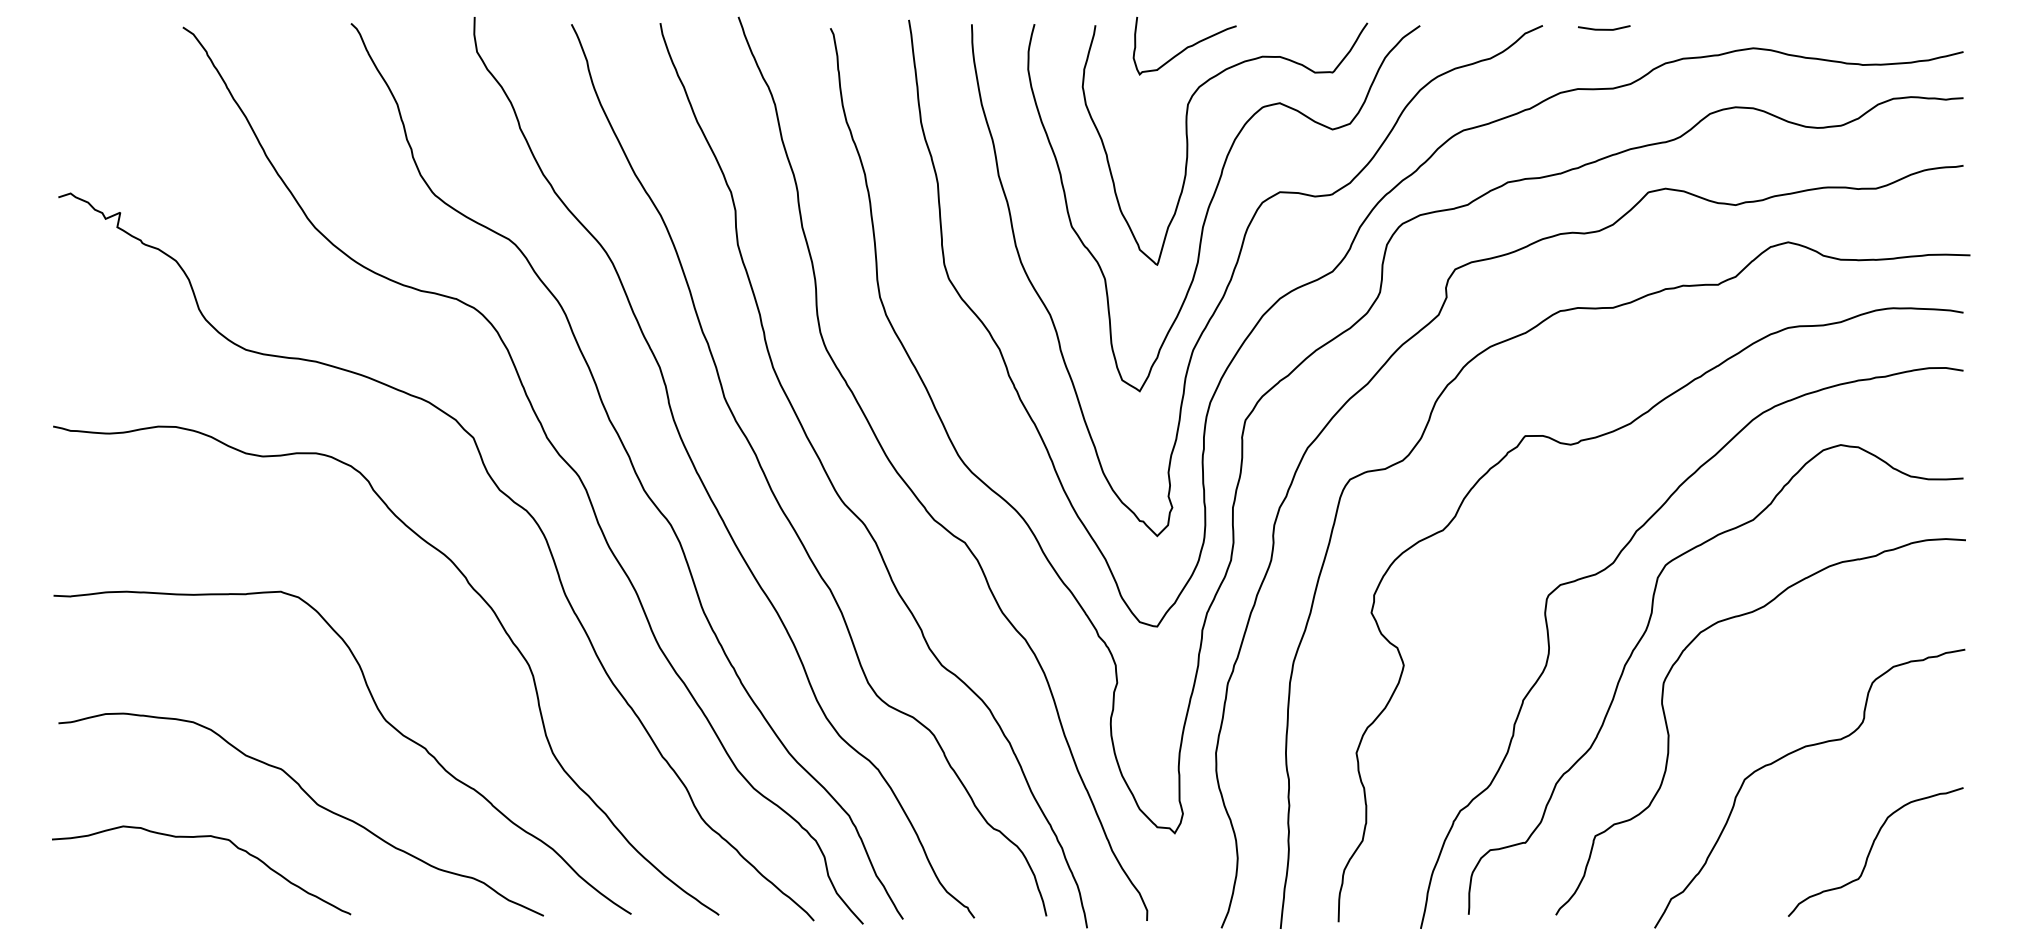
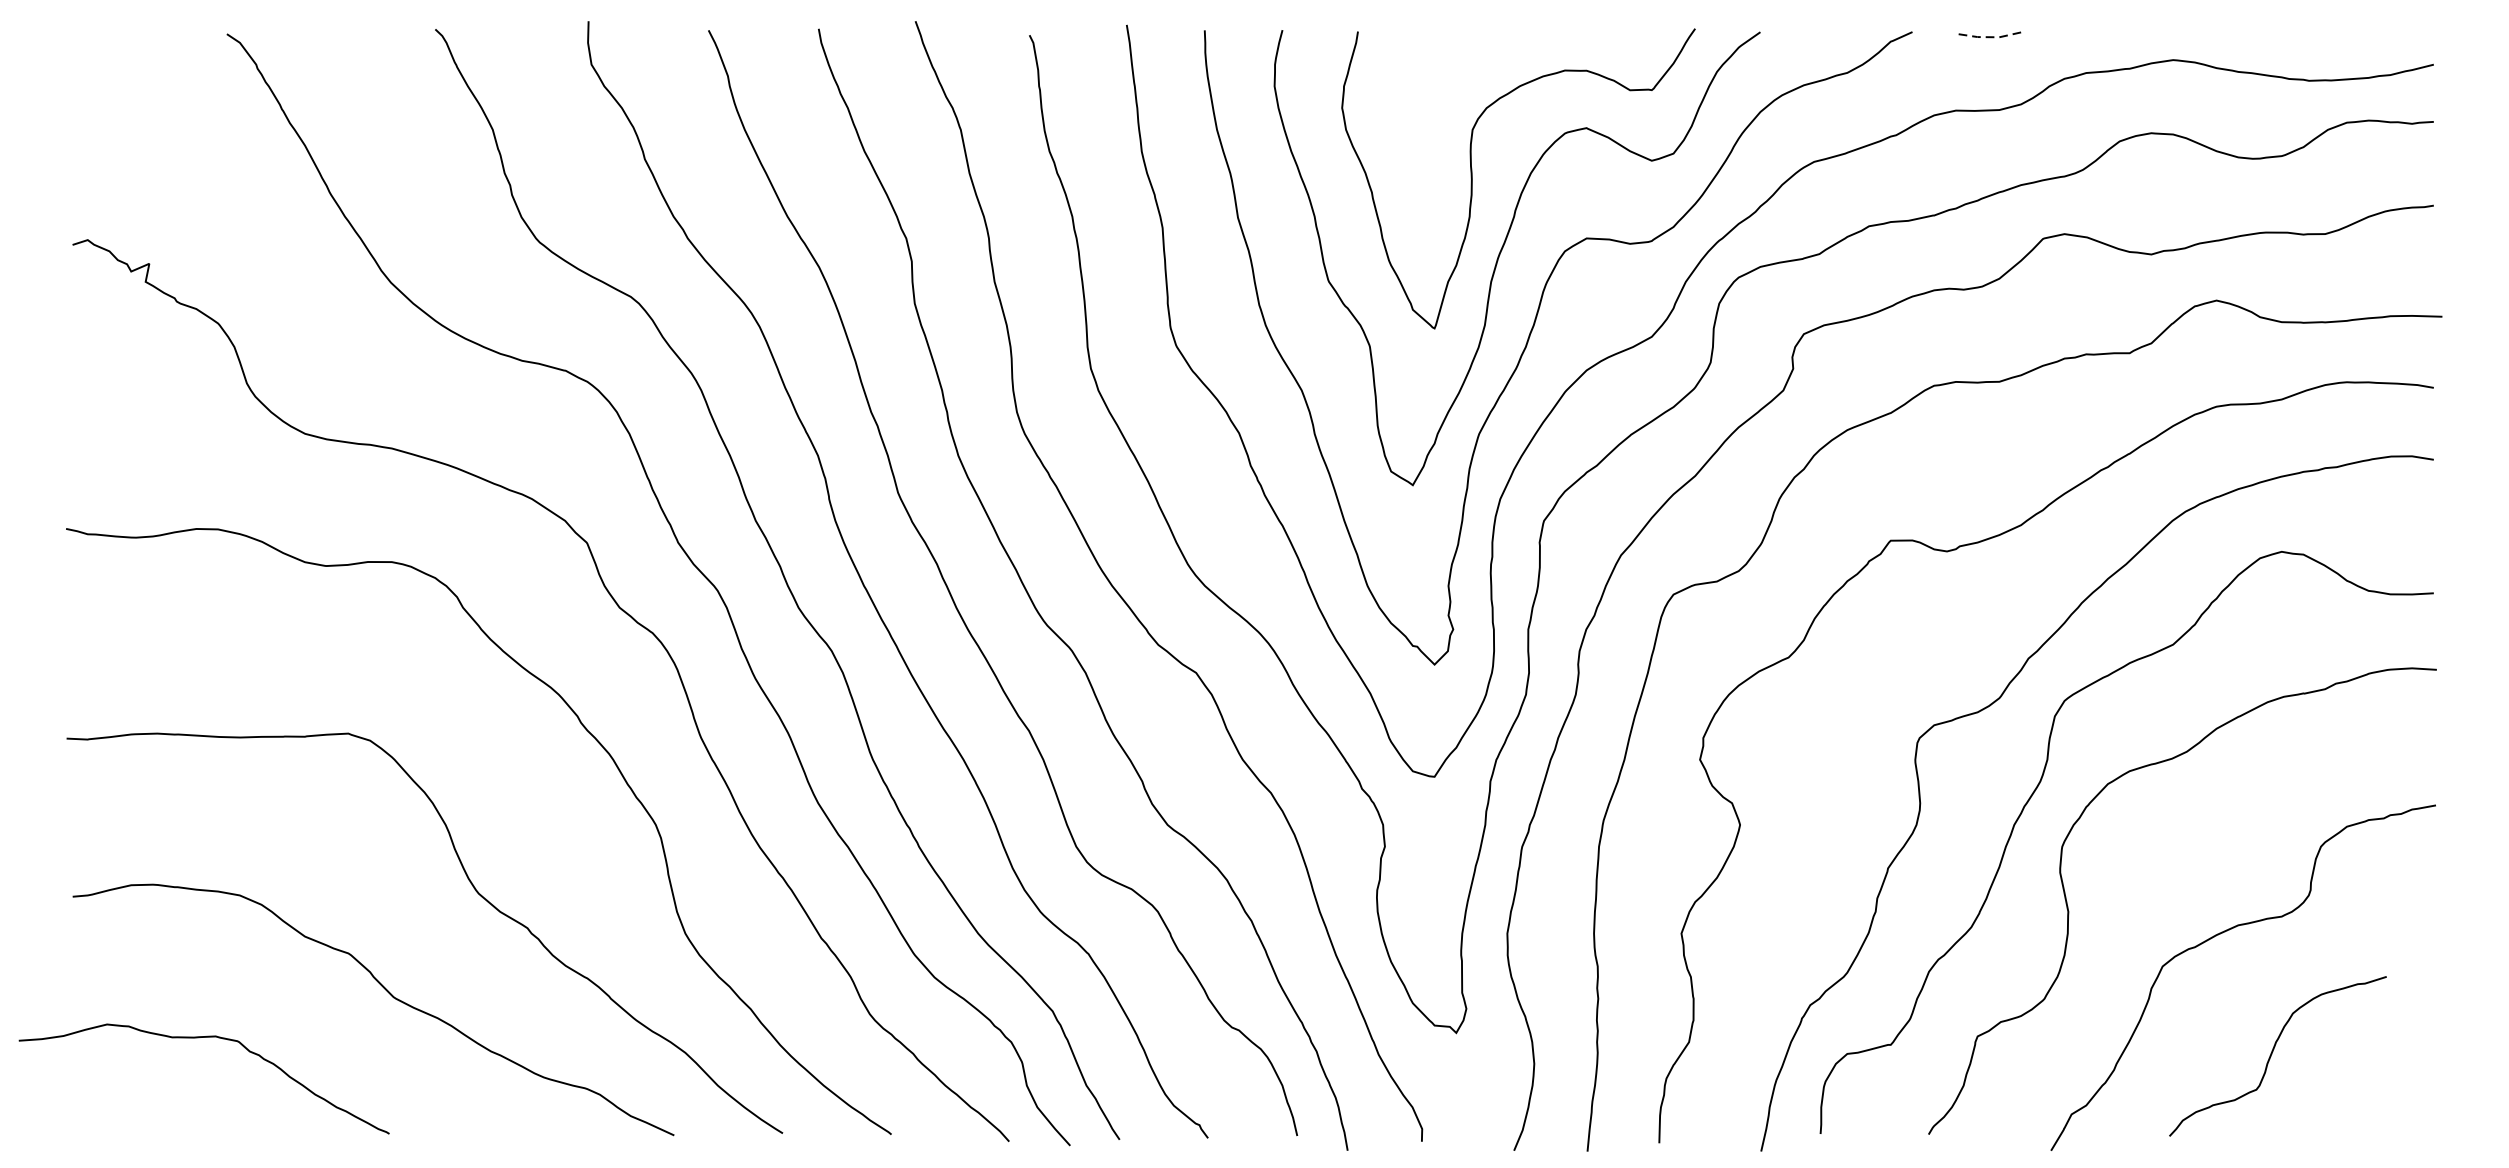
line: (1604, 29) -> (1988, 36), solid -> dashed
curve: (1185, 47) -> (1469, 59), removed
curve: (201, 837) -> (204, 1038), moved
curve: (1871, 850) -> (2272, 1054), moved

